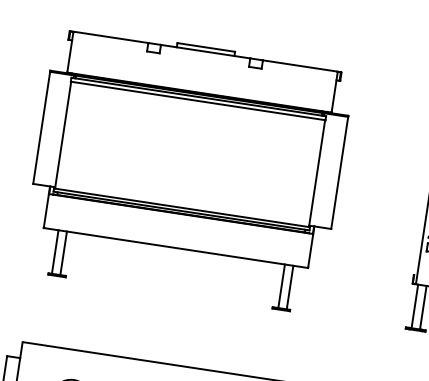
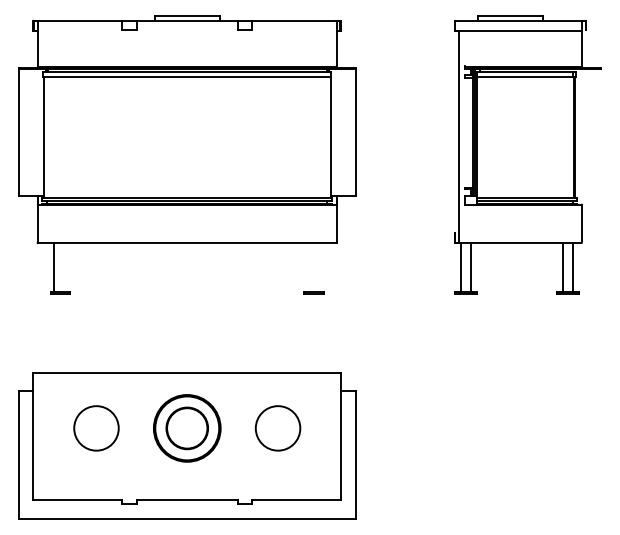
line: (63, 253) -> (63, 267), removed
line: (281, 286) -> (310, 267), removed
line: (290, 287) -> (320, 267), removed

